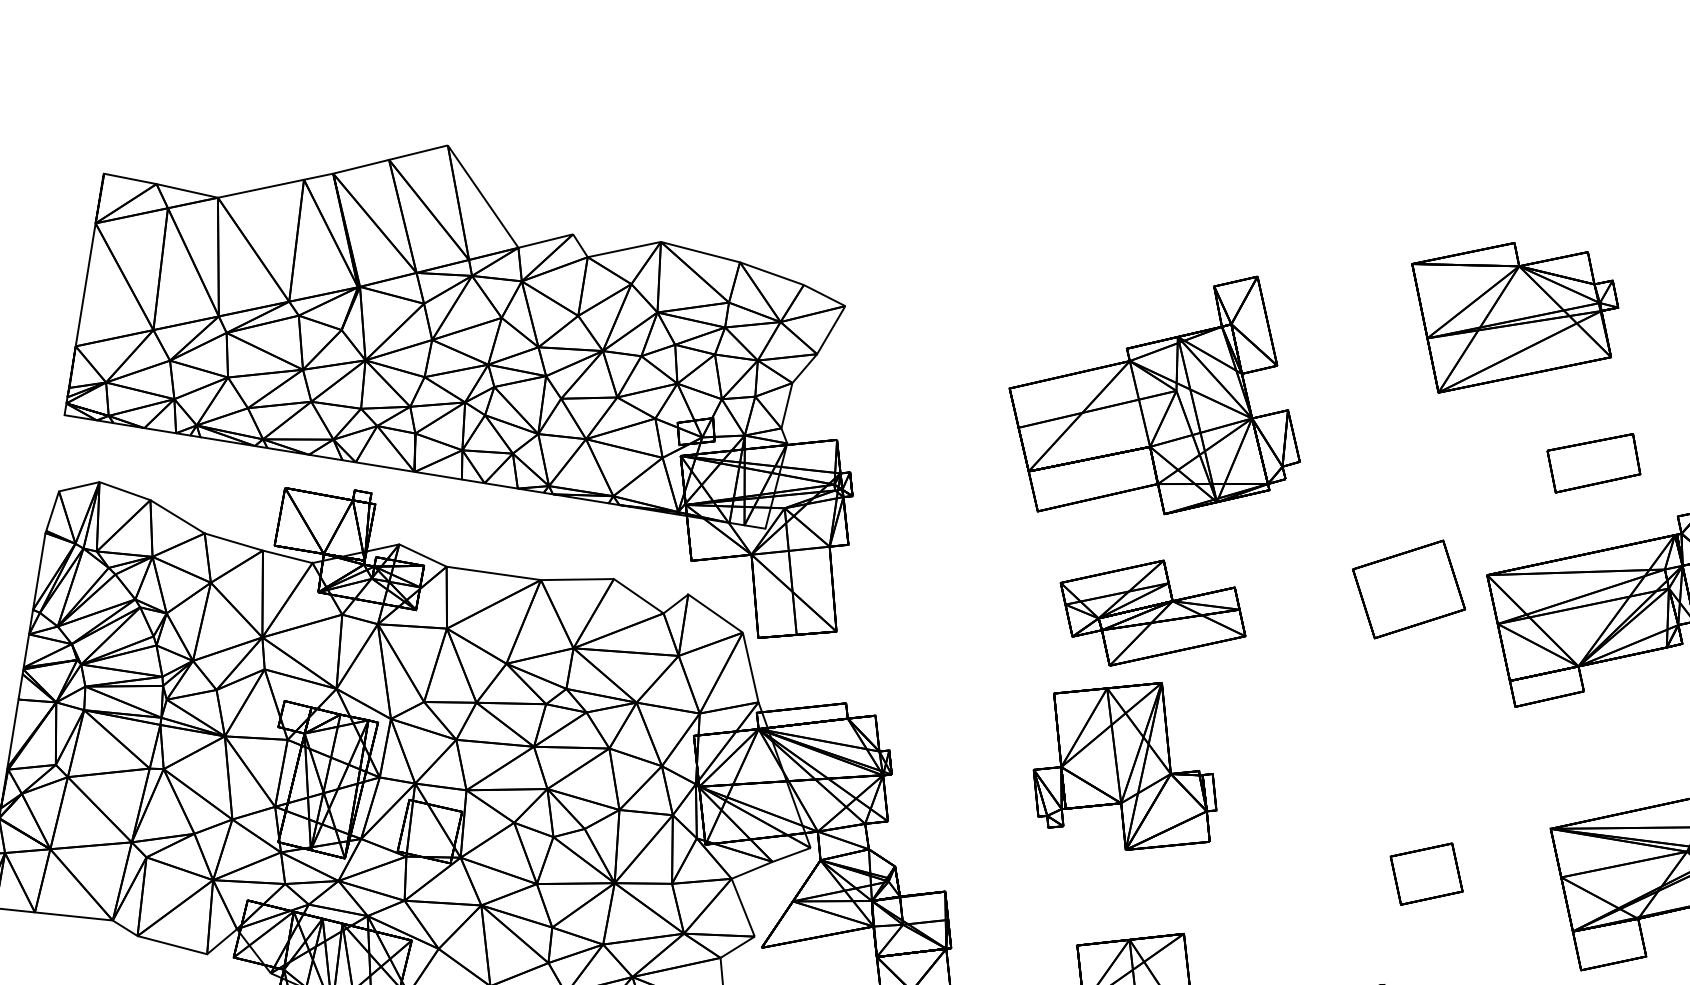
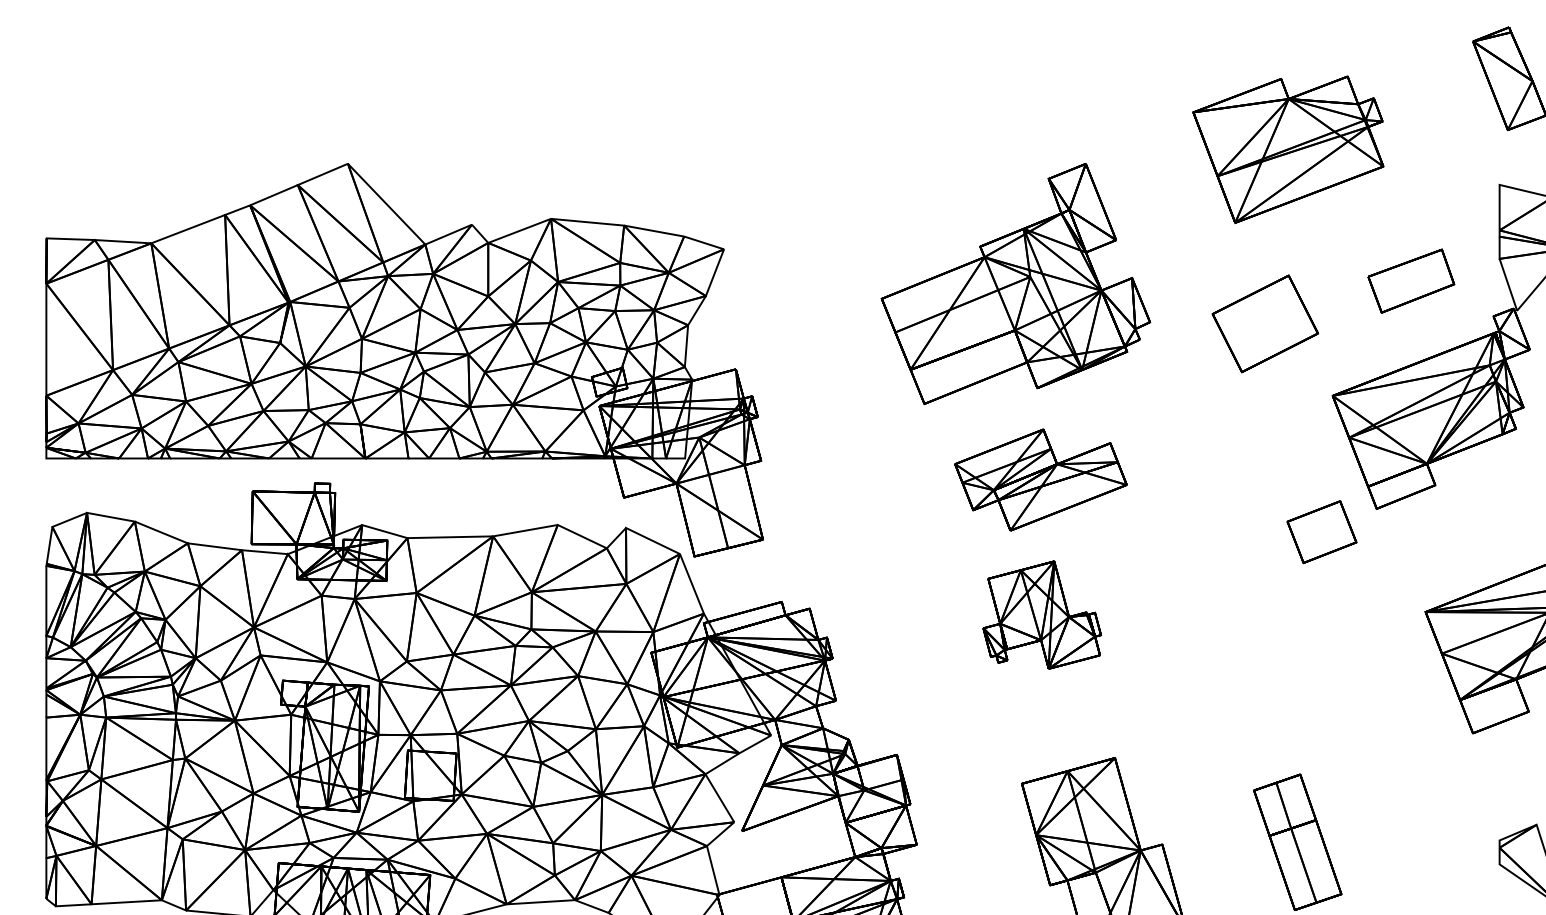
part: (1510, 321) -> (1288, 149), moved
part: (1408, 588) -> (1264, 323), moved
part: (1129, 763) -> (1042, 614), size x0.7
part: (1426, 874) -> (1321, 532), moved

